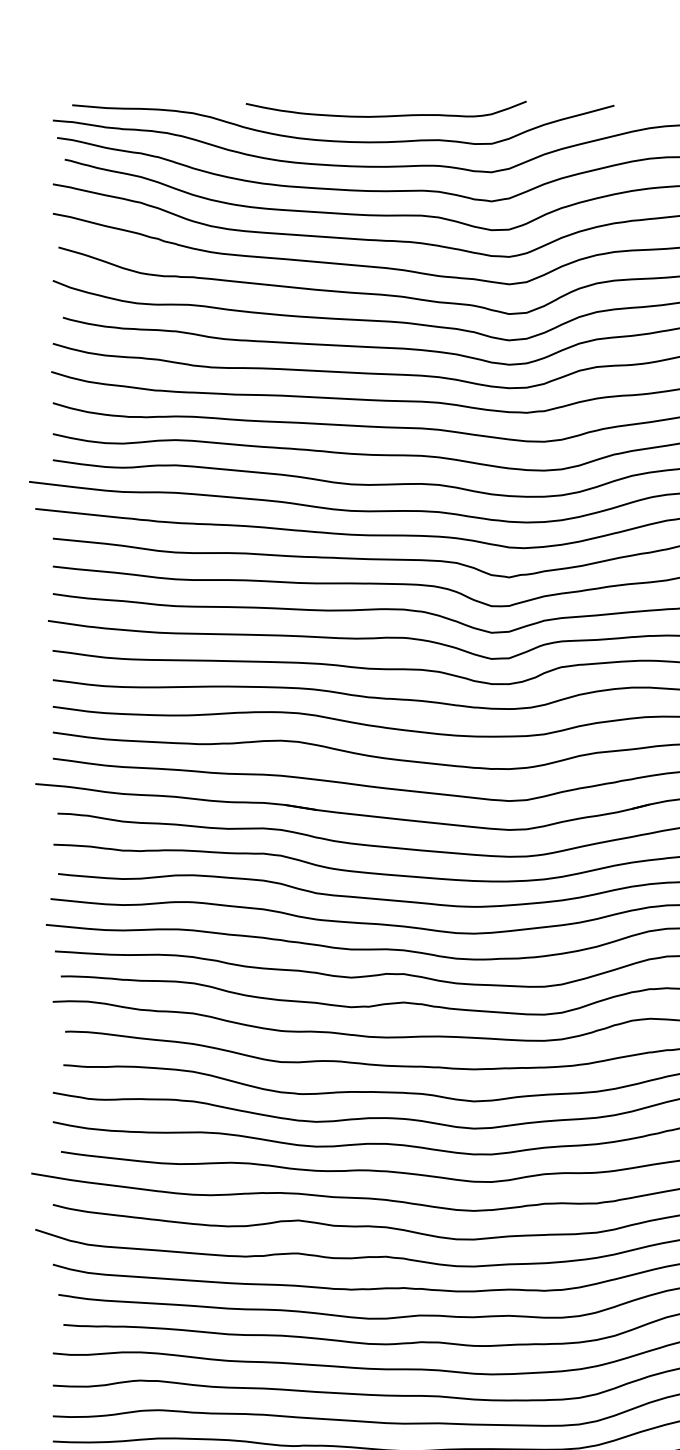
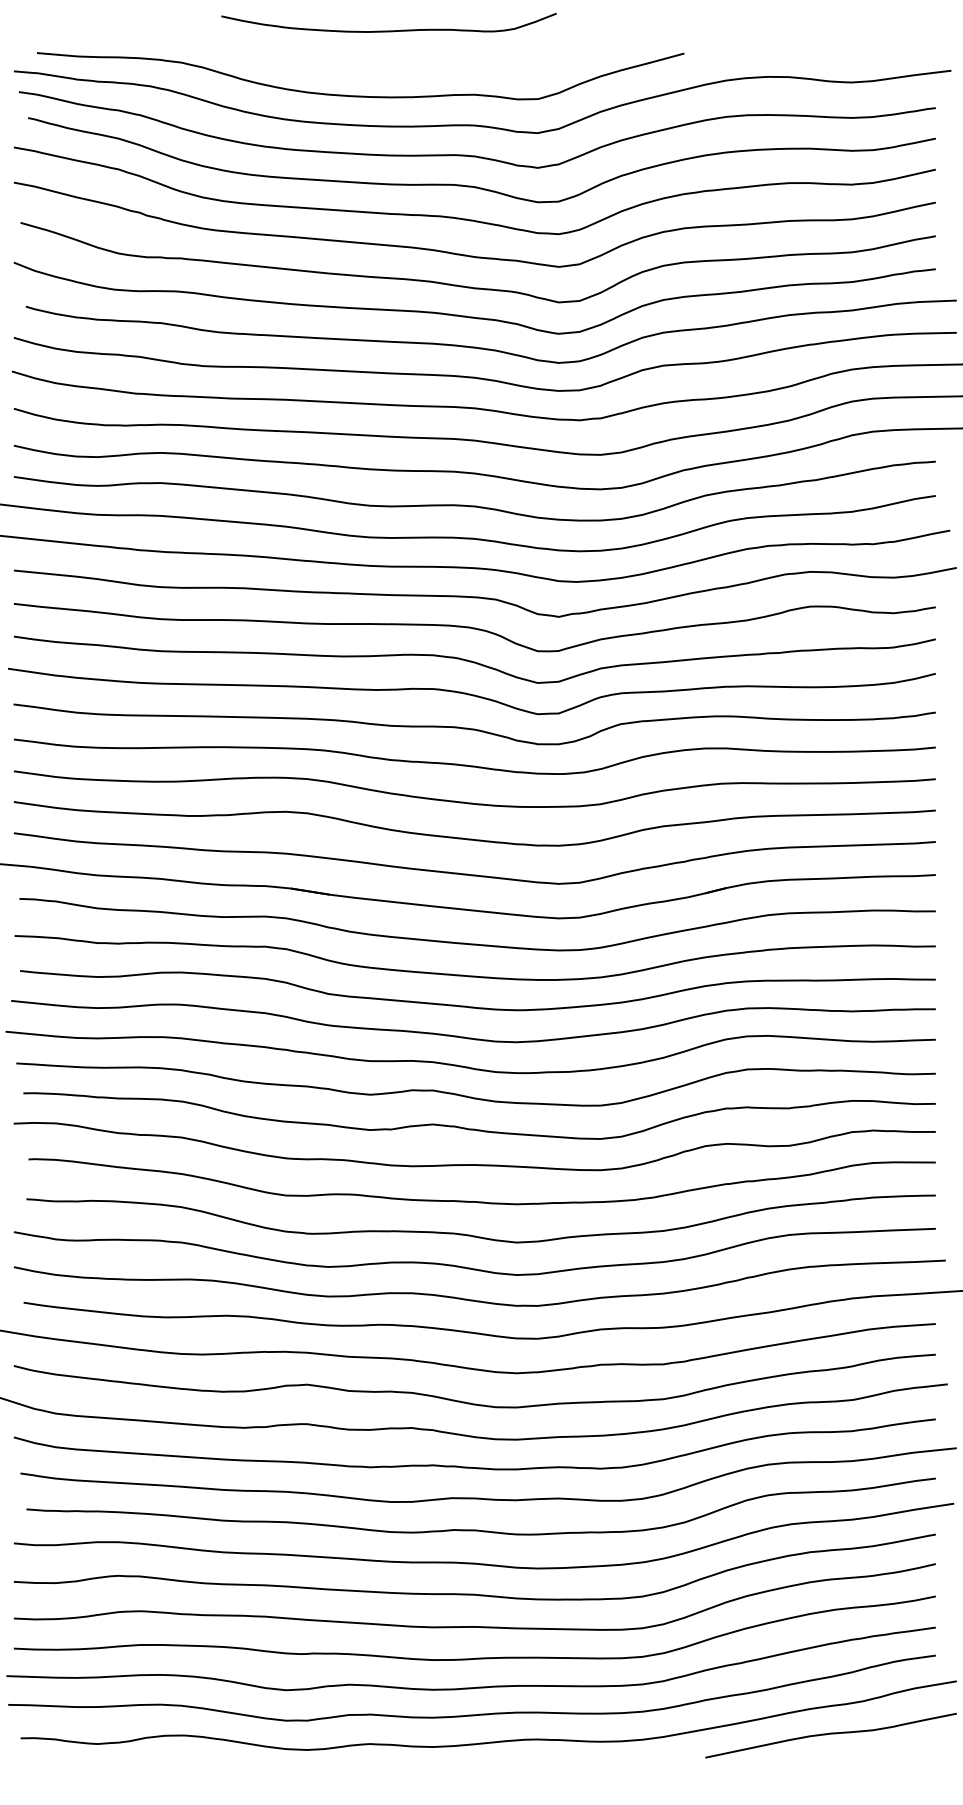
curve: (385, 115) -> (388, 30), moved

